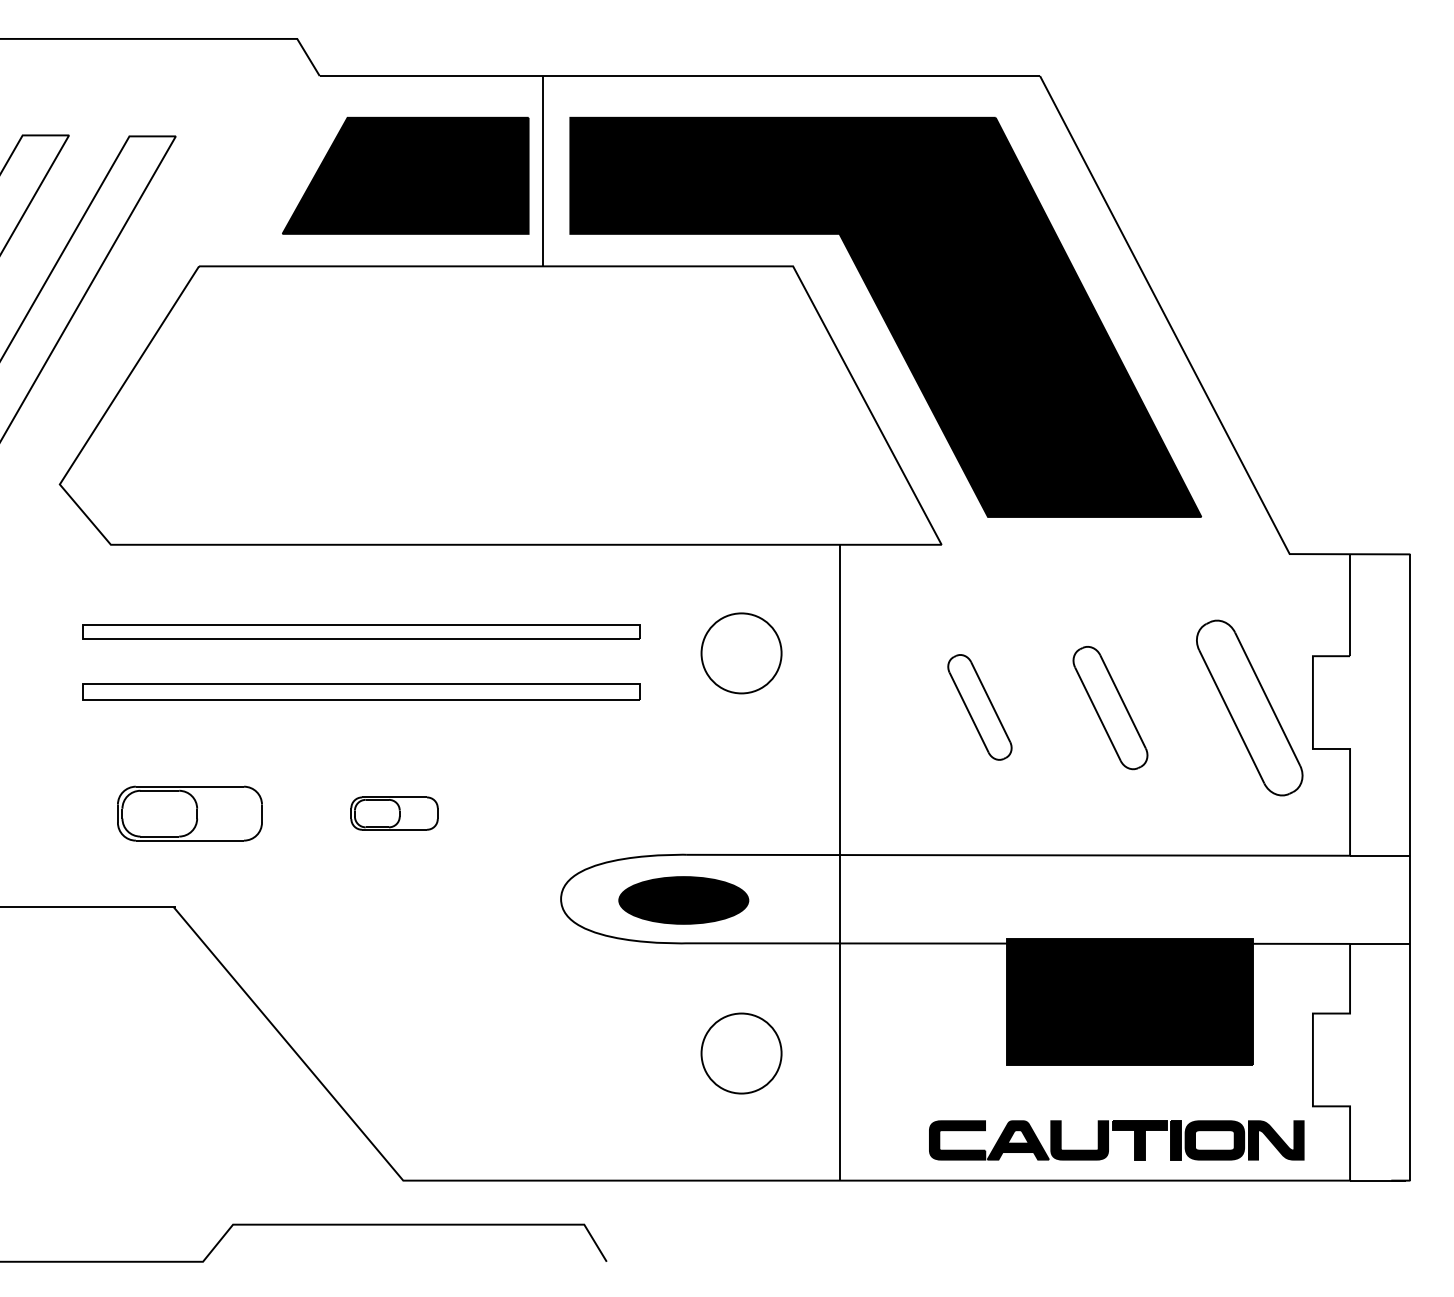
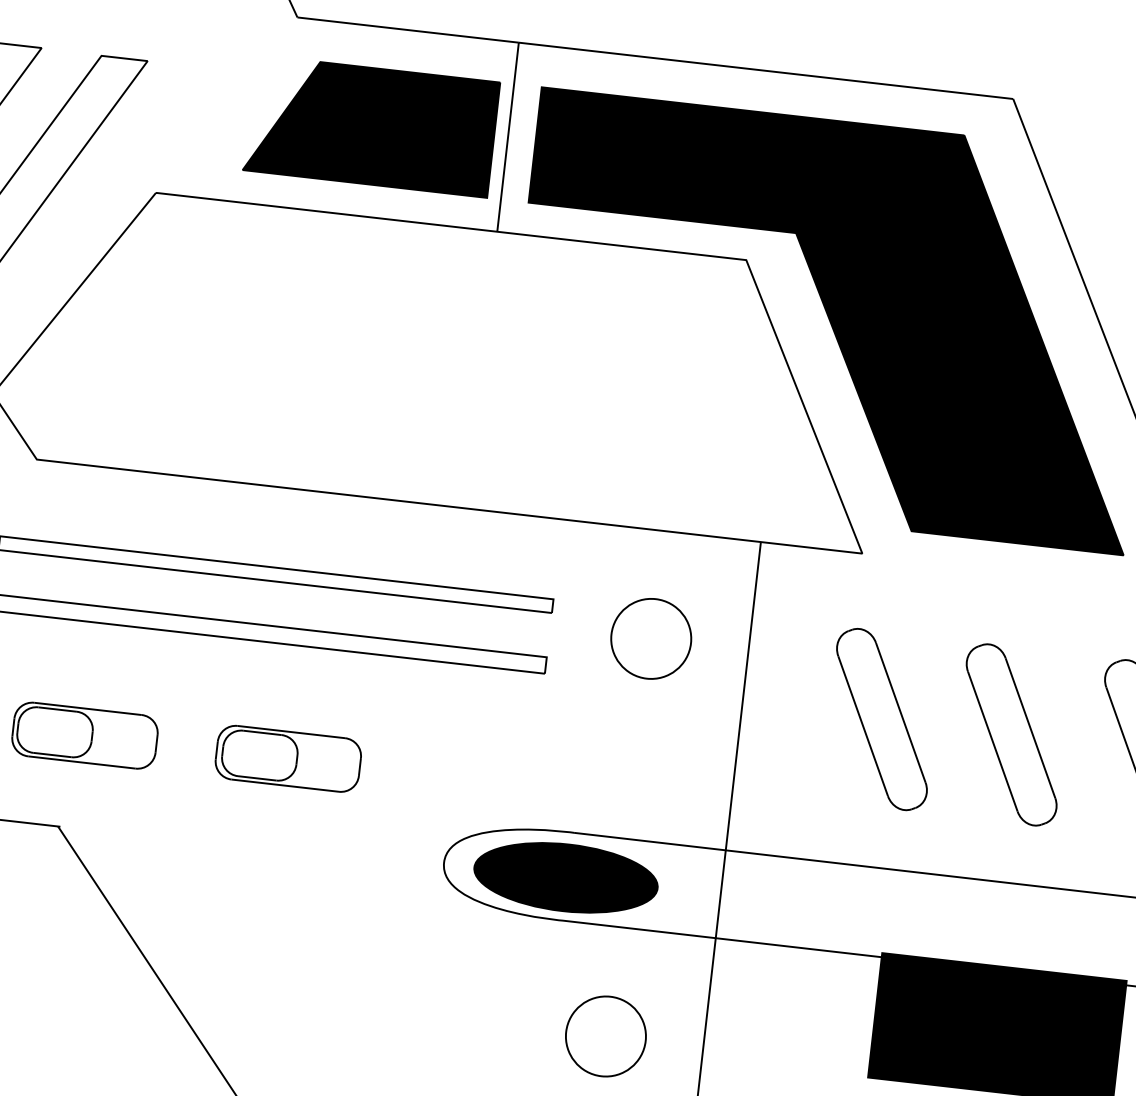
part: (979, 707) -> (881, 719), size x1.67
part: (1110, 707) -> (1011, 734), size x1.43
part: (394, 813) -> (288, 758), size x1.67
part: (683, 900) -> (565, 877), size x1.43

